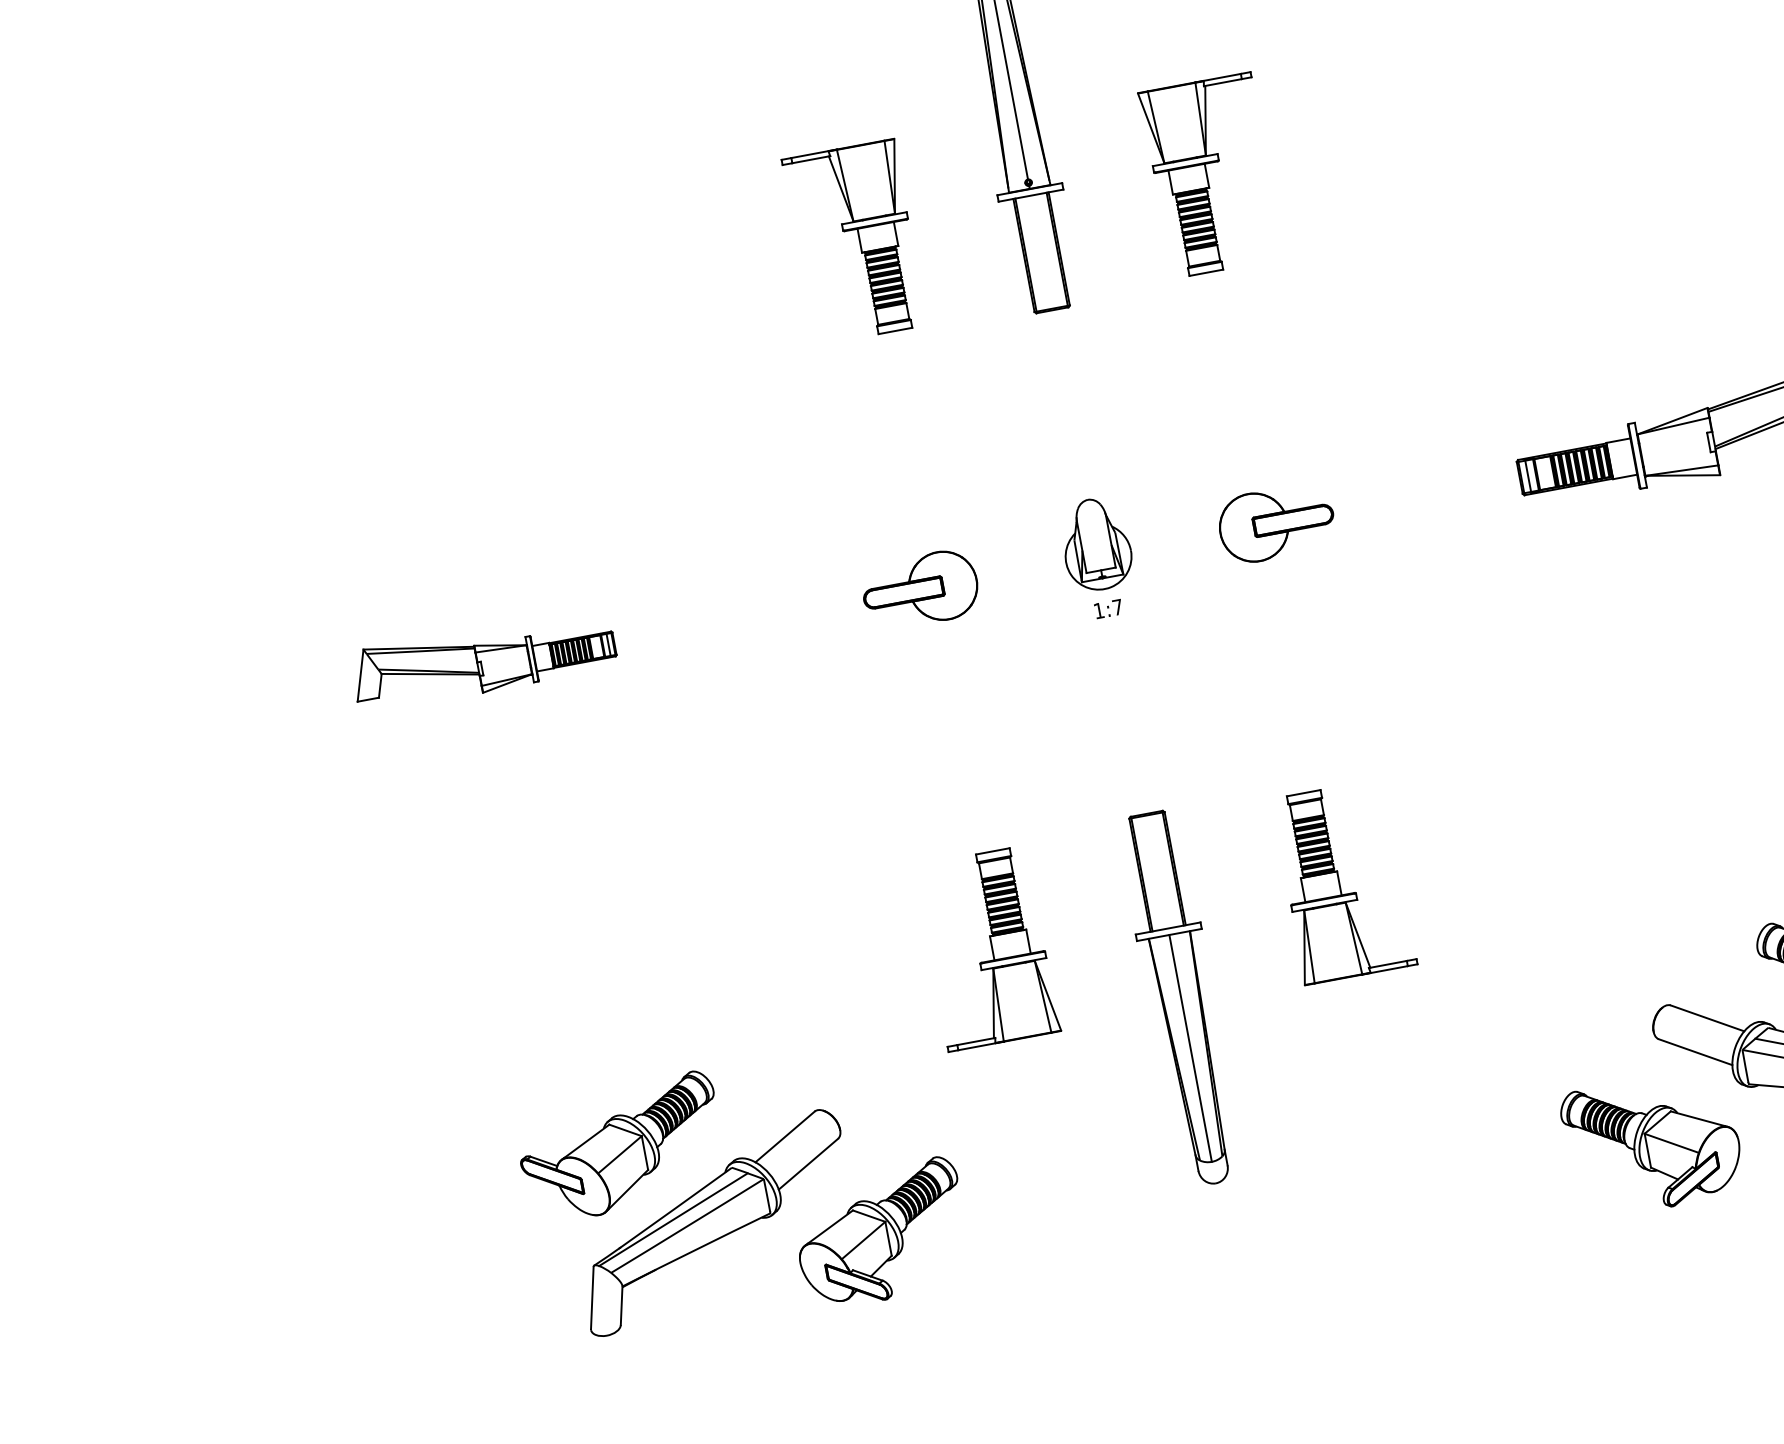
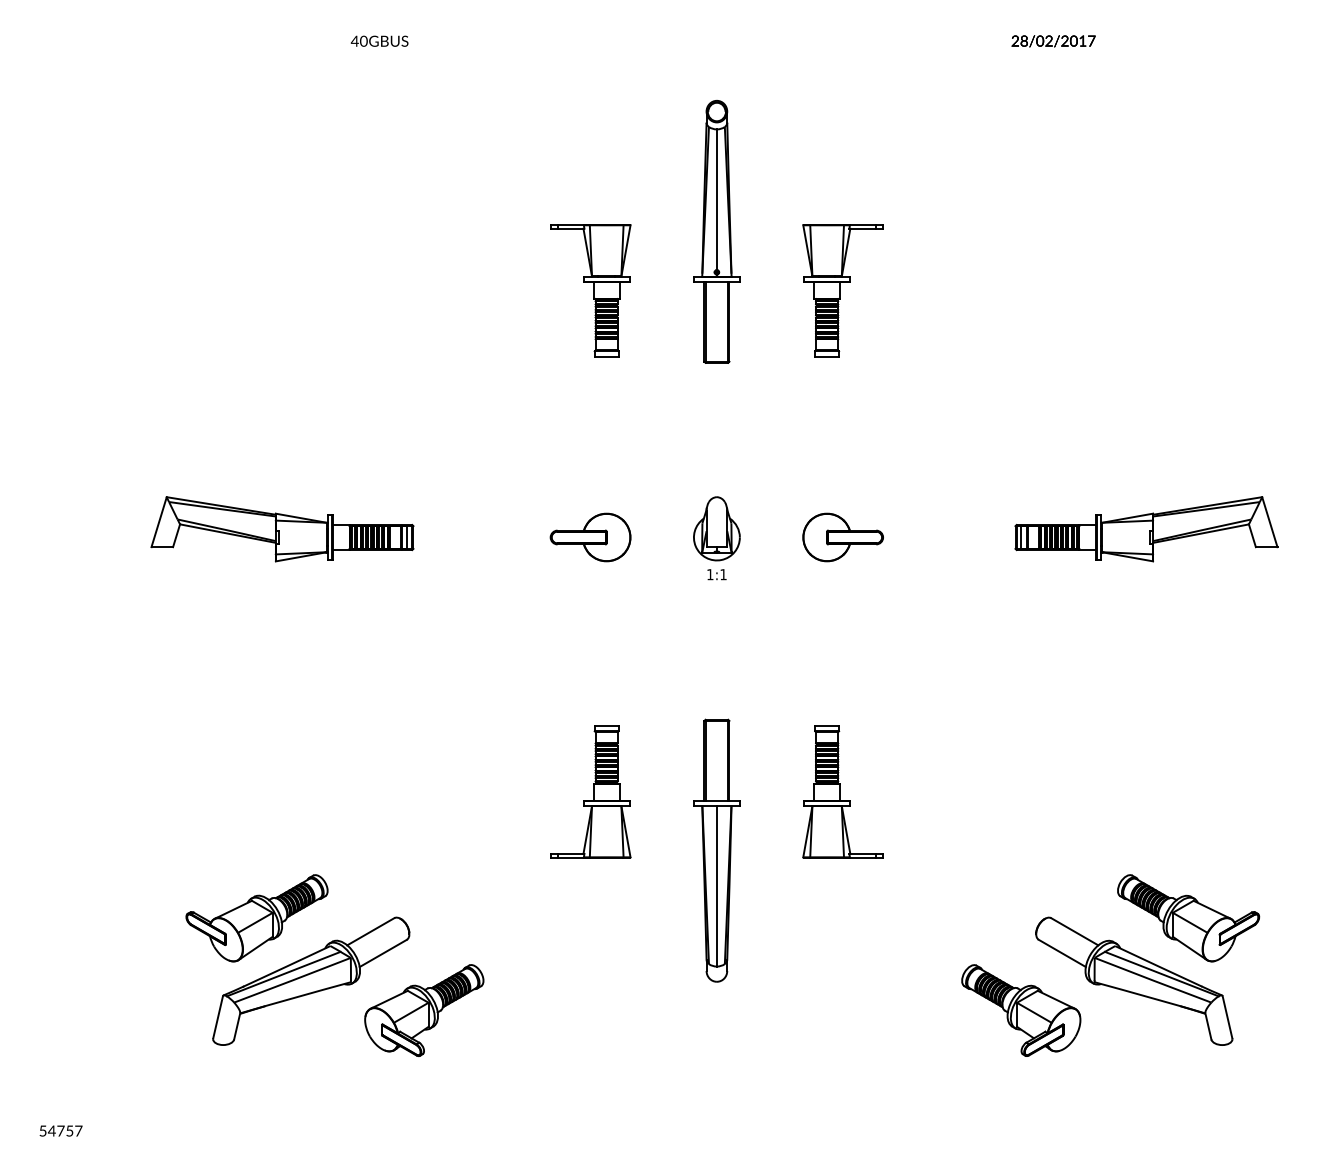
text: (1117, 607) -> (723, 574), 1:7 -> 1:1
part: (483, 660) -> (282, 529), size x1.43
part: (742, 1194) -> (334, 965), moved

